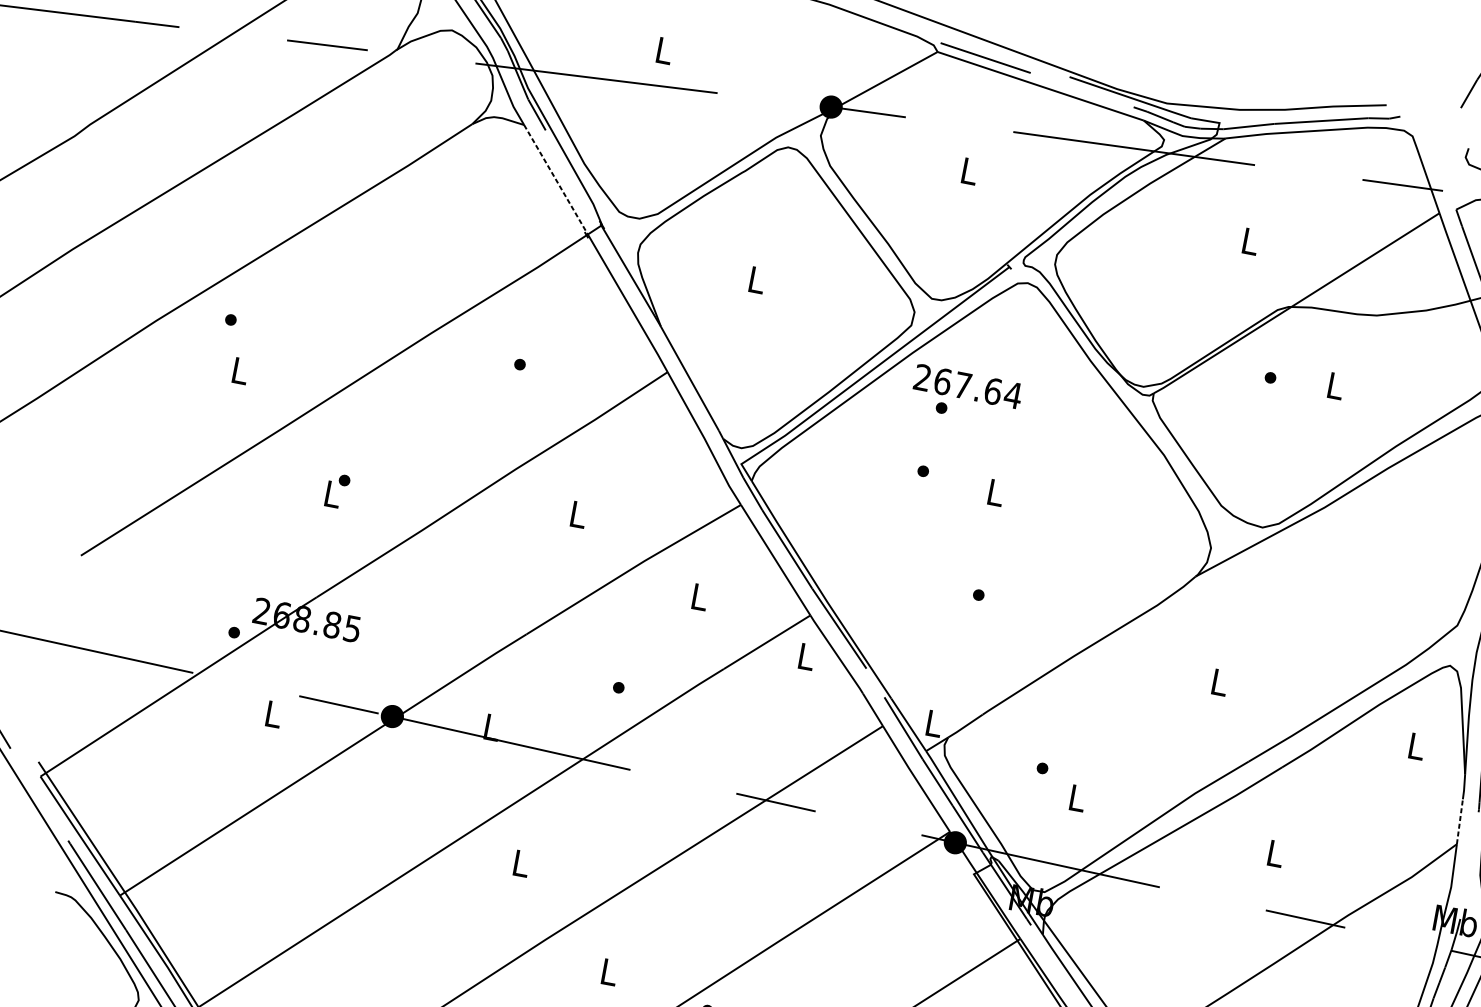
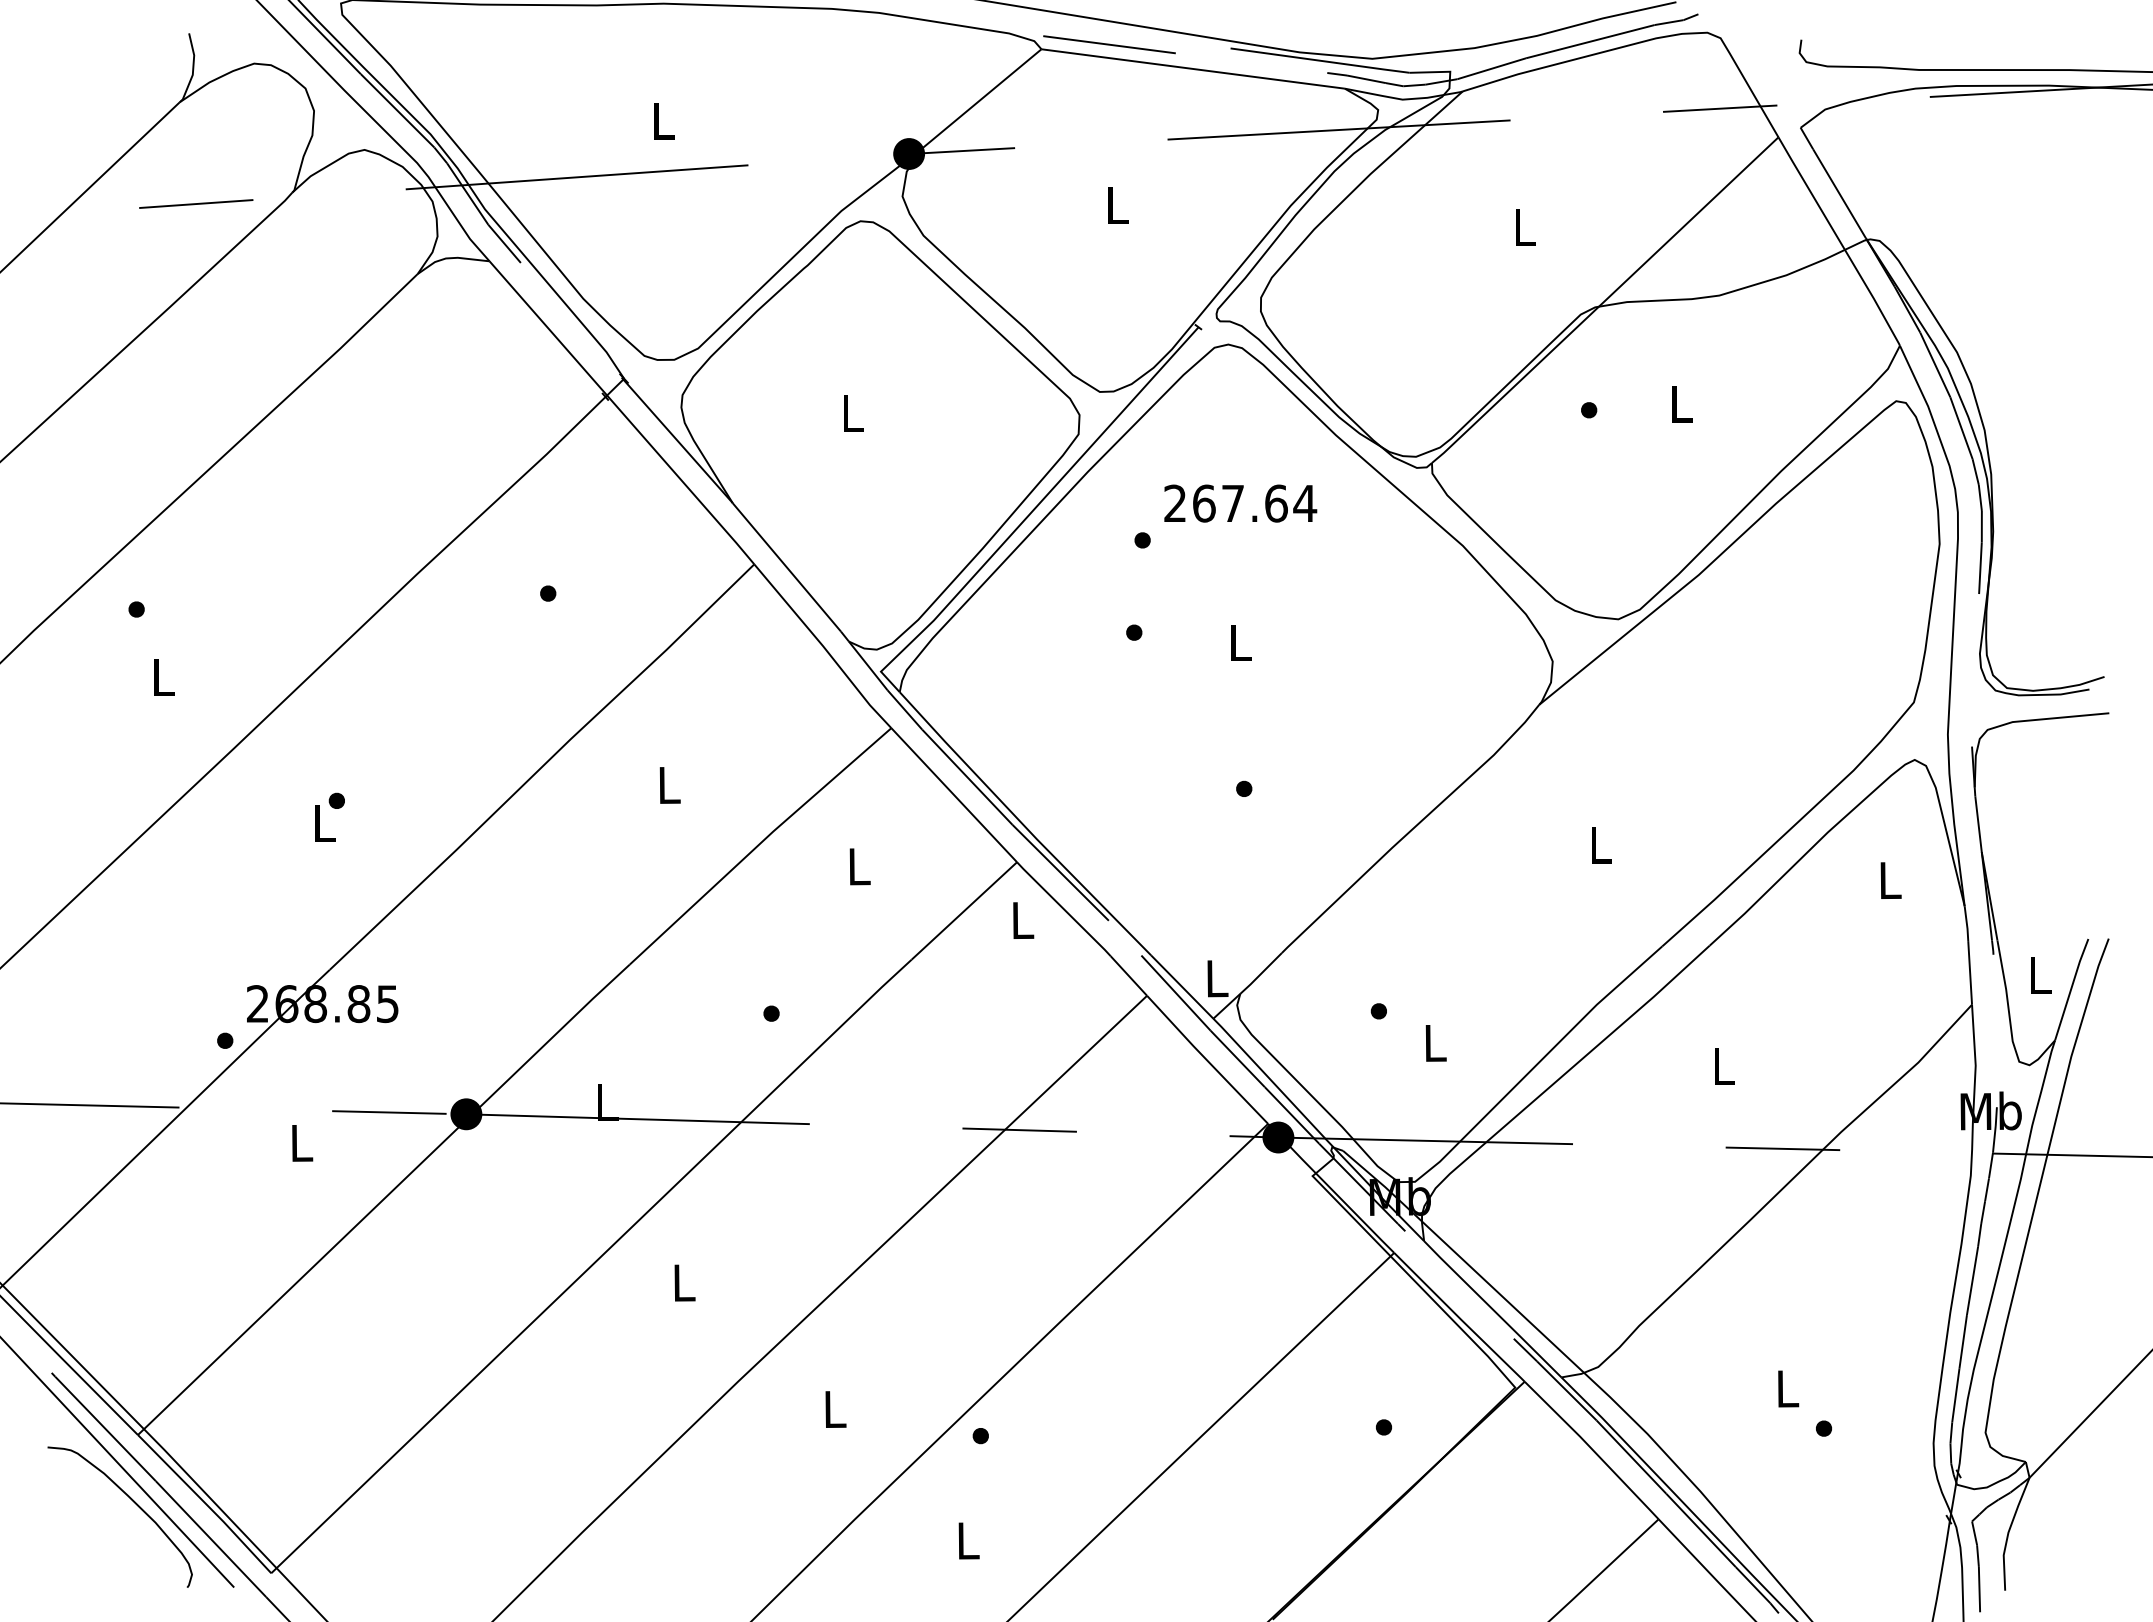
line: (556, 179) -> (548, 328), dashed -> solid
text: (968, 386) -> (1240, 503), moved
line: (1460, 821) -> (1970, 972), dashed -> solid

